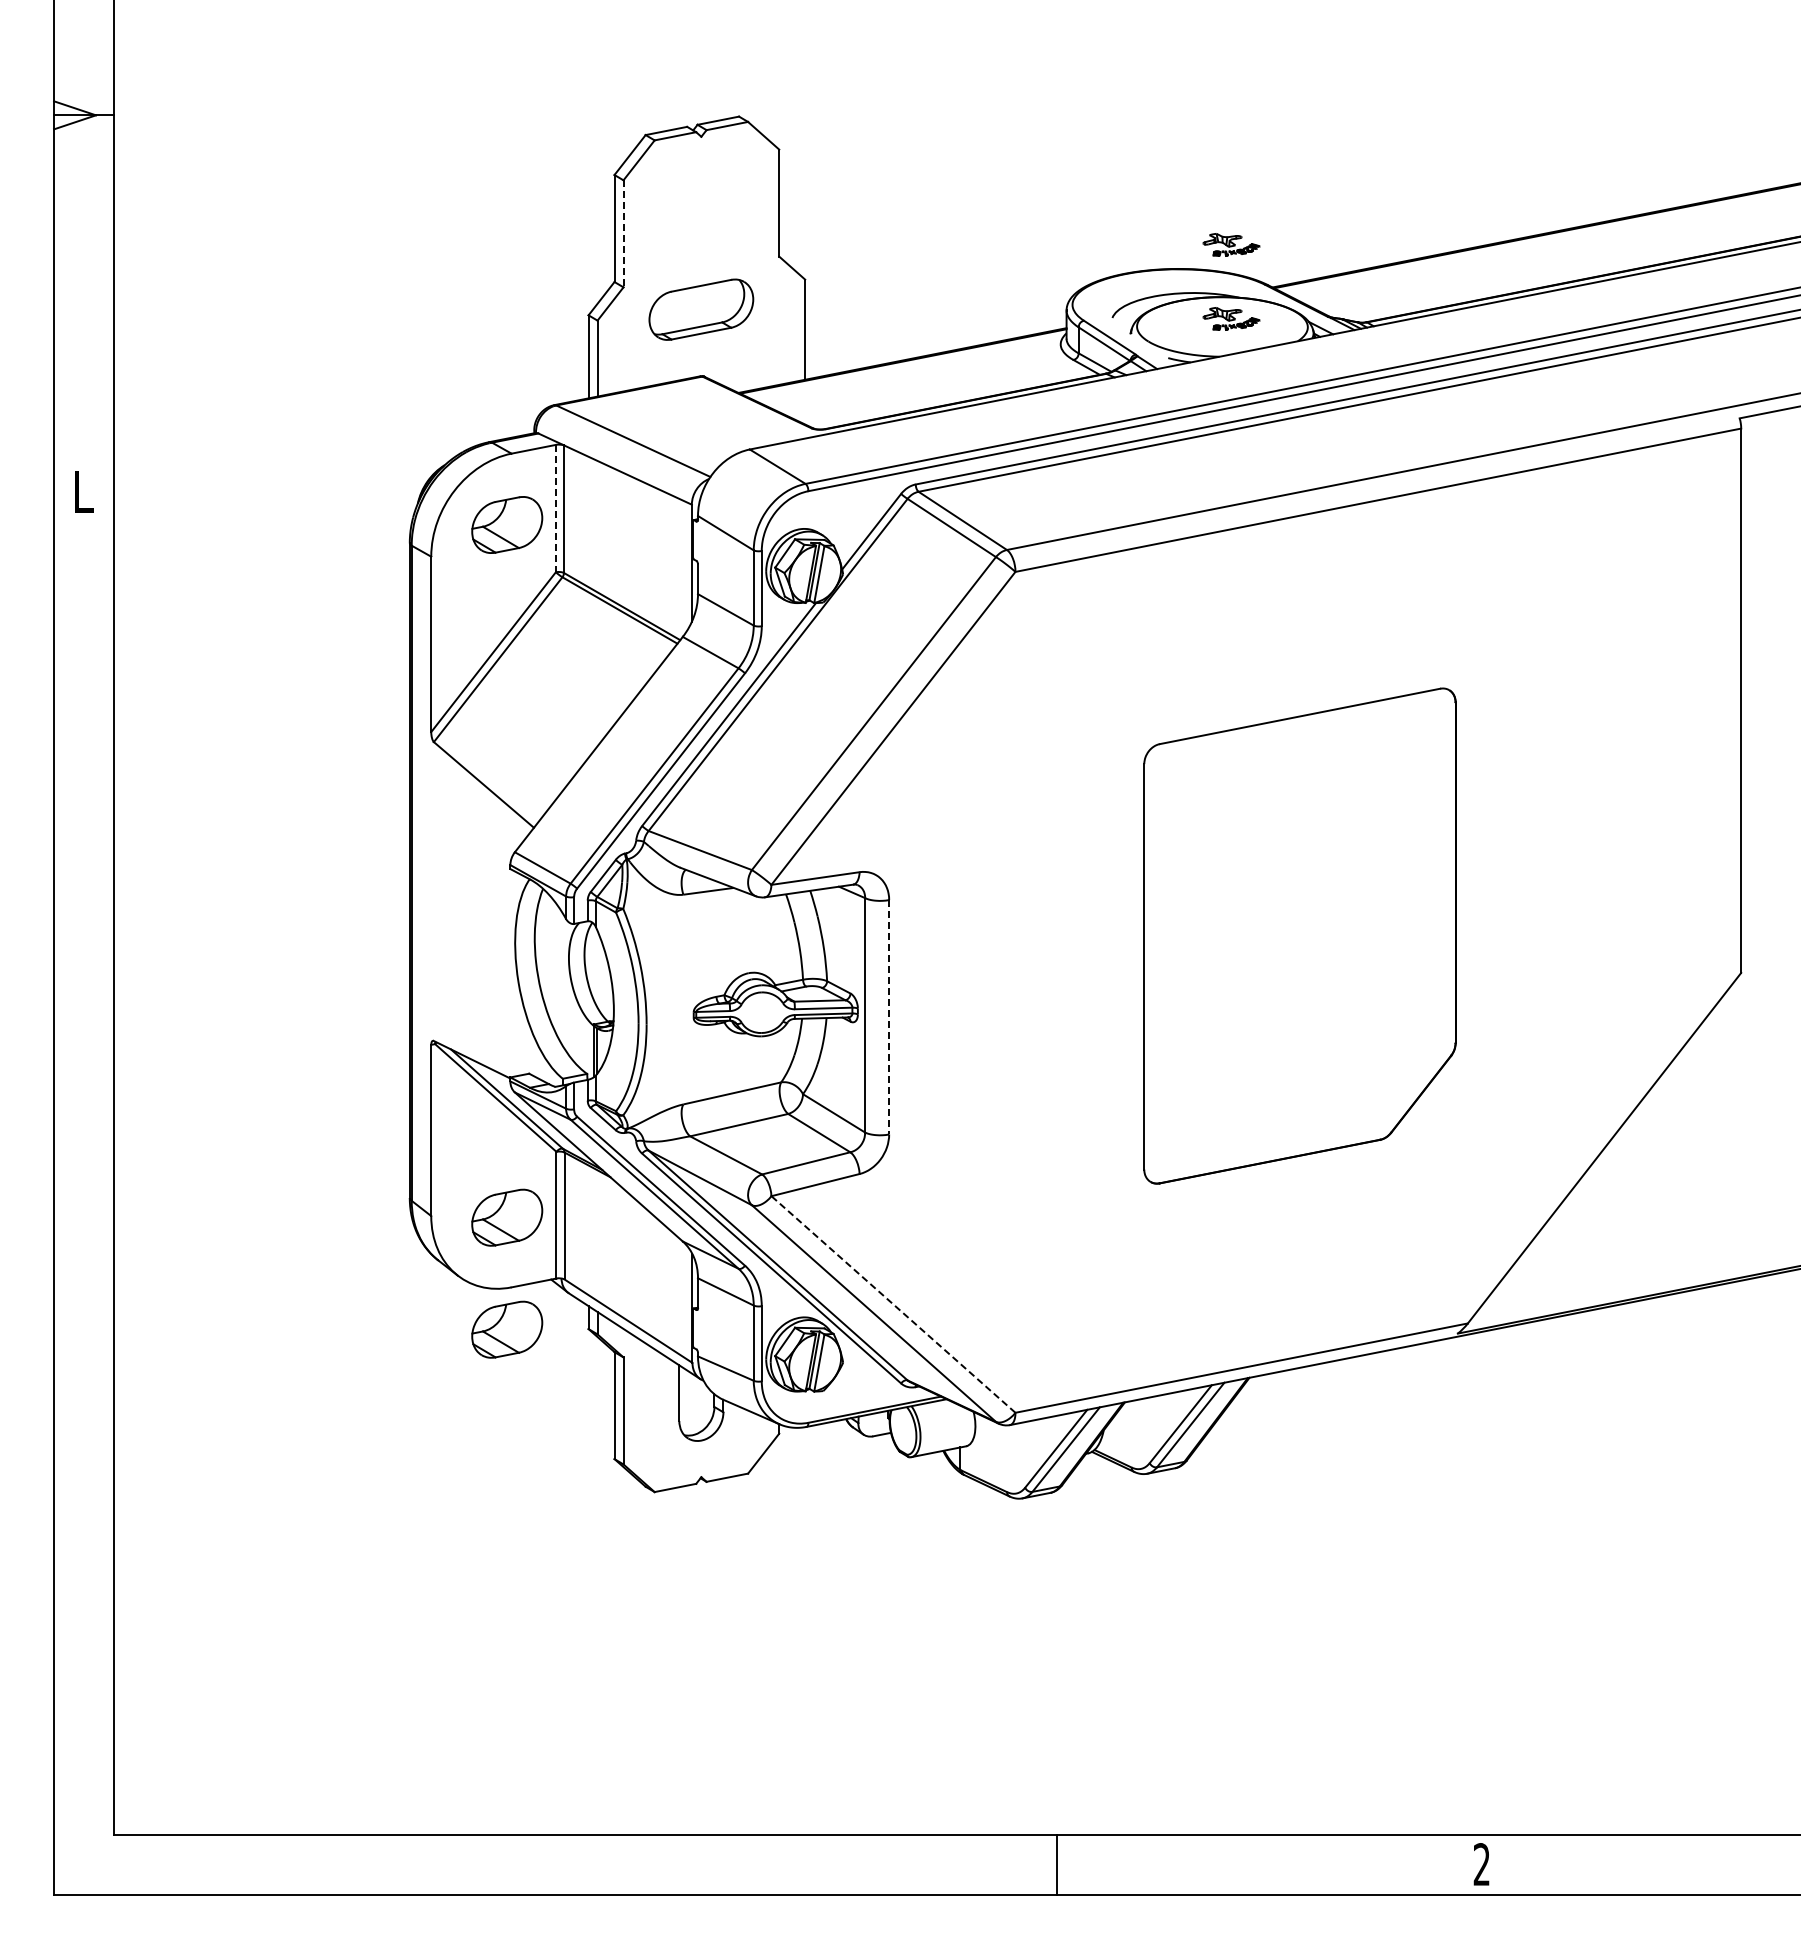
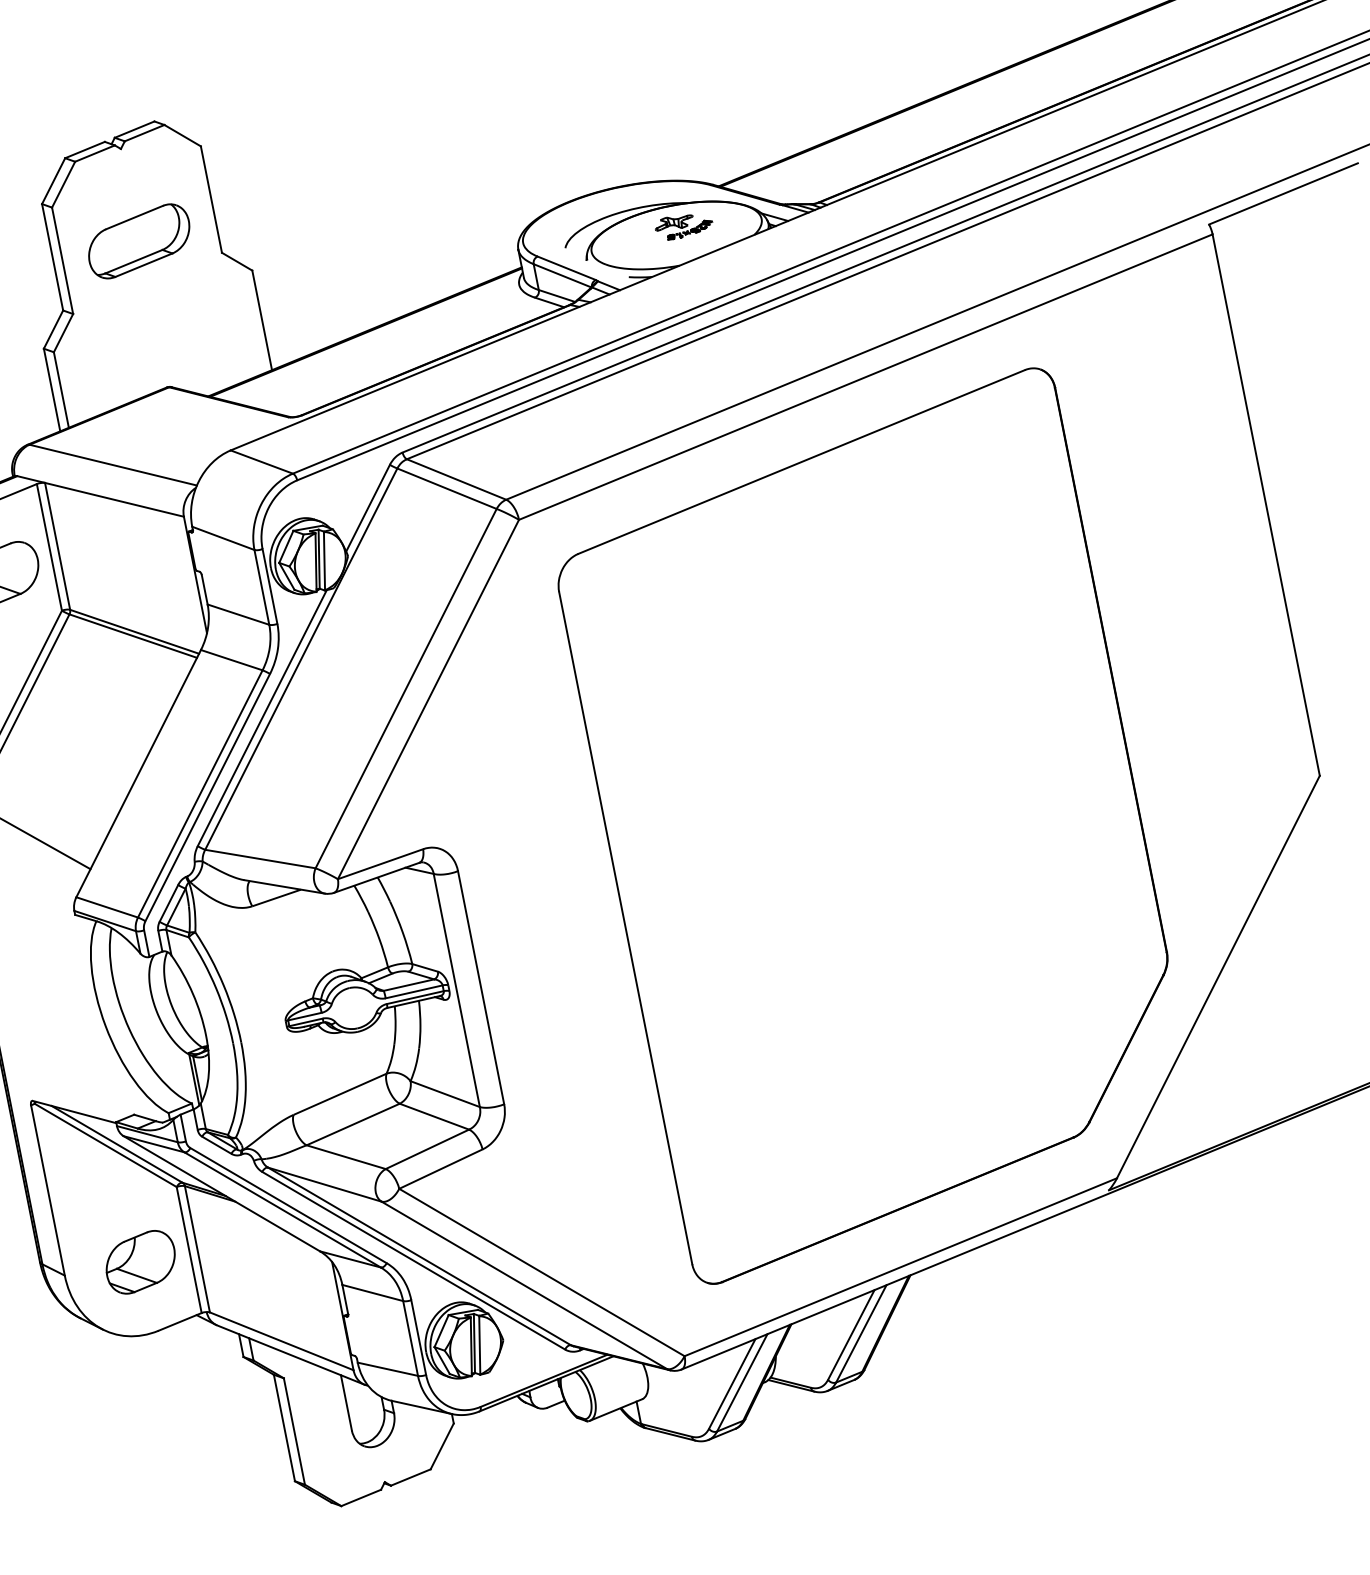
line: (623, 233) -> (62, 260), dashed -> solid
part: (1231, 244) -> (669, 151), removed
part: (701, 309) -> (139, 241), moved
line: (555, 508) -> (49, 547), dashed -> solid
part: (1299, 935) -> (873, 825), size x1.67
line: (889, 1017) -> (481, 987), dashed -> solid
line: (893, 1304) -> (541, 1272), dashed -> solid
part: (507, 1329) -> (162, 1373), removed

